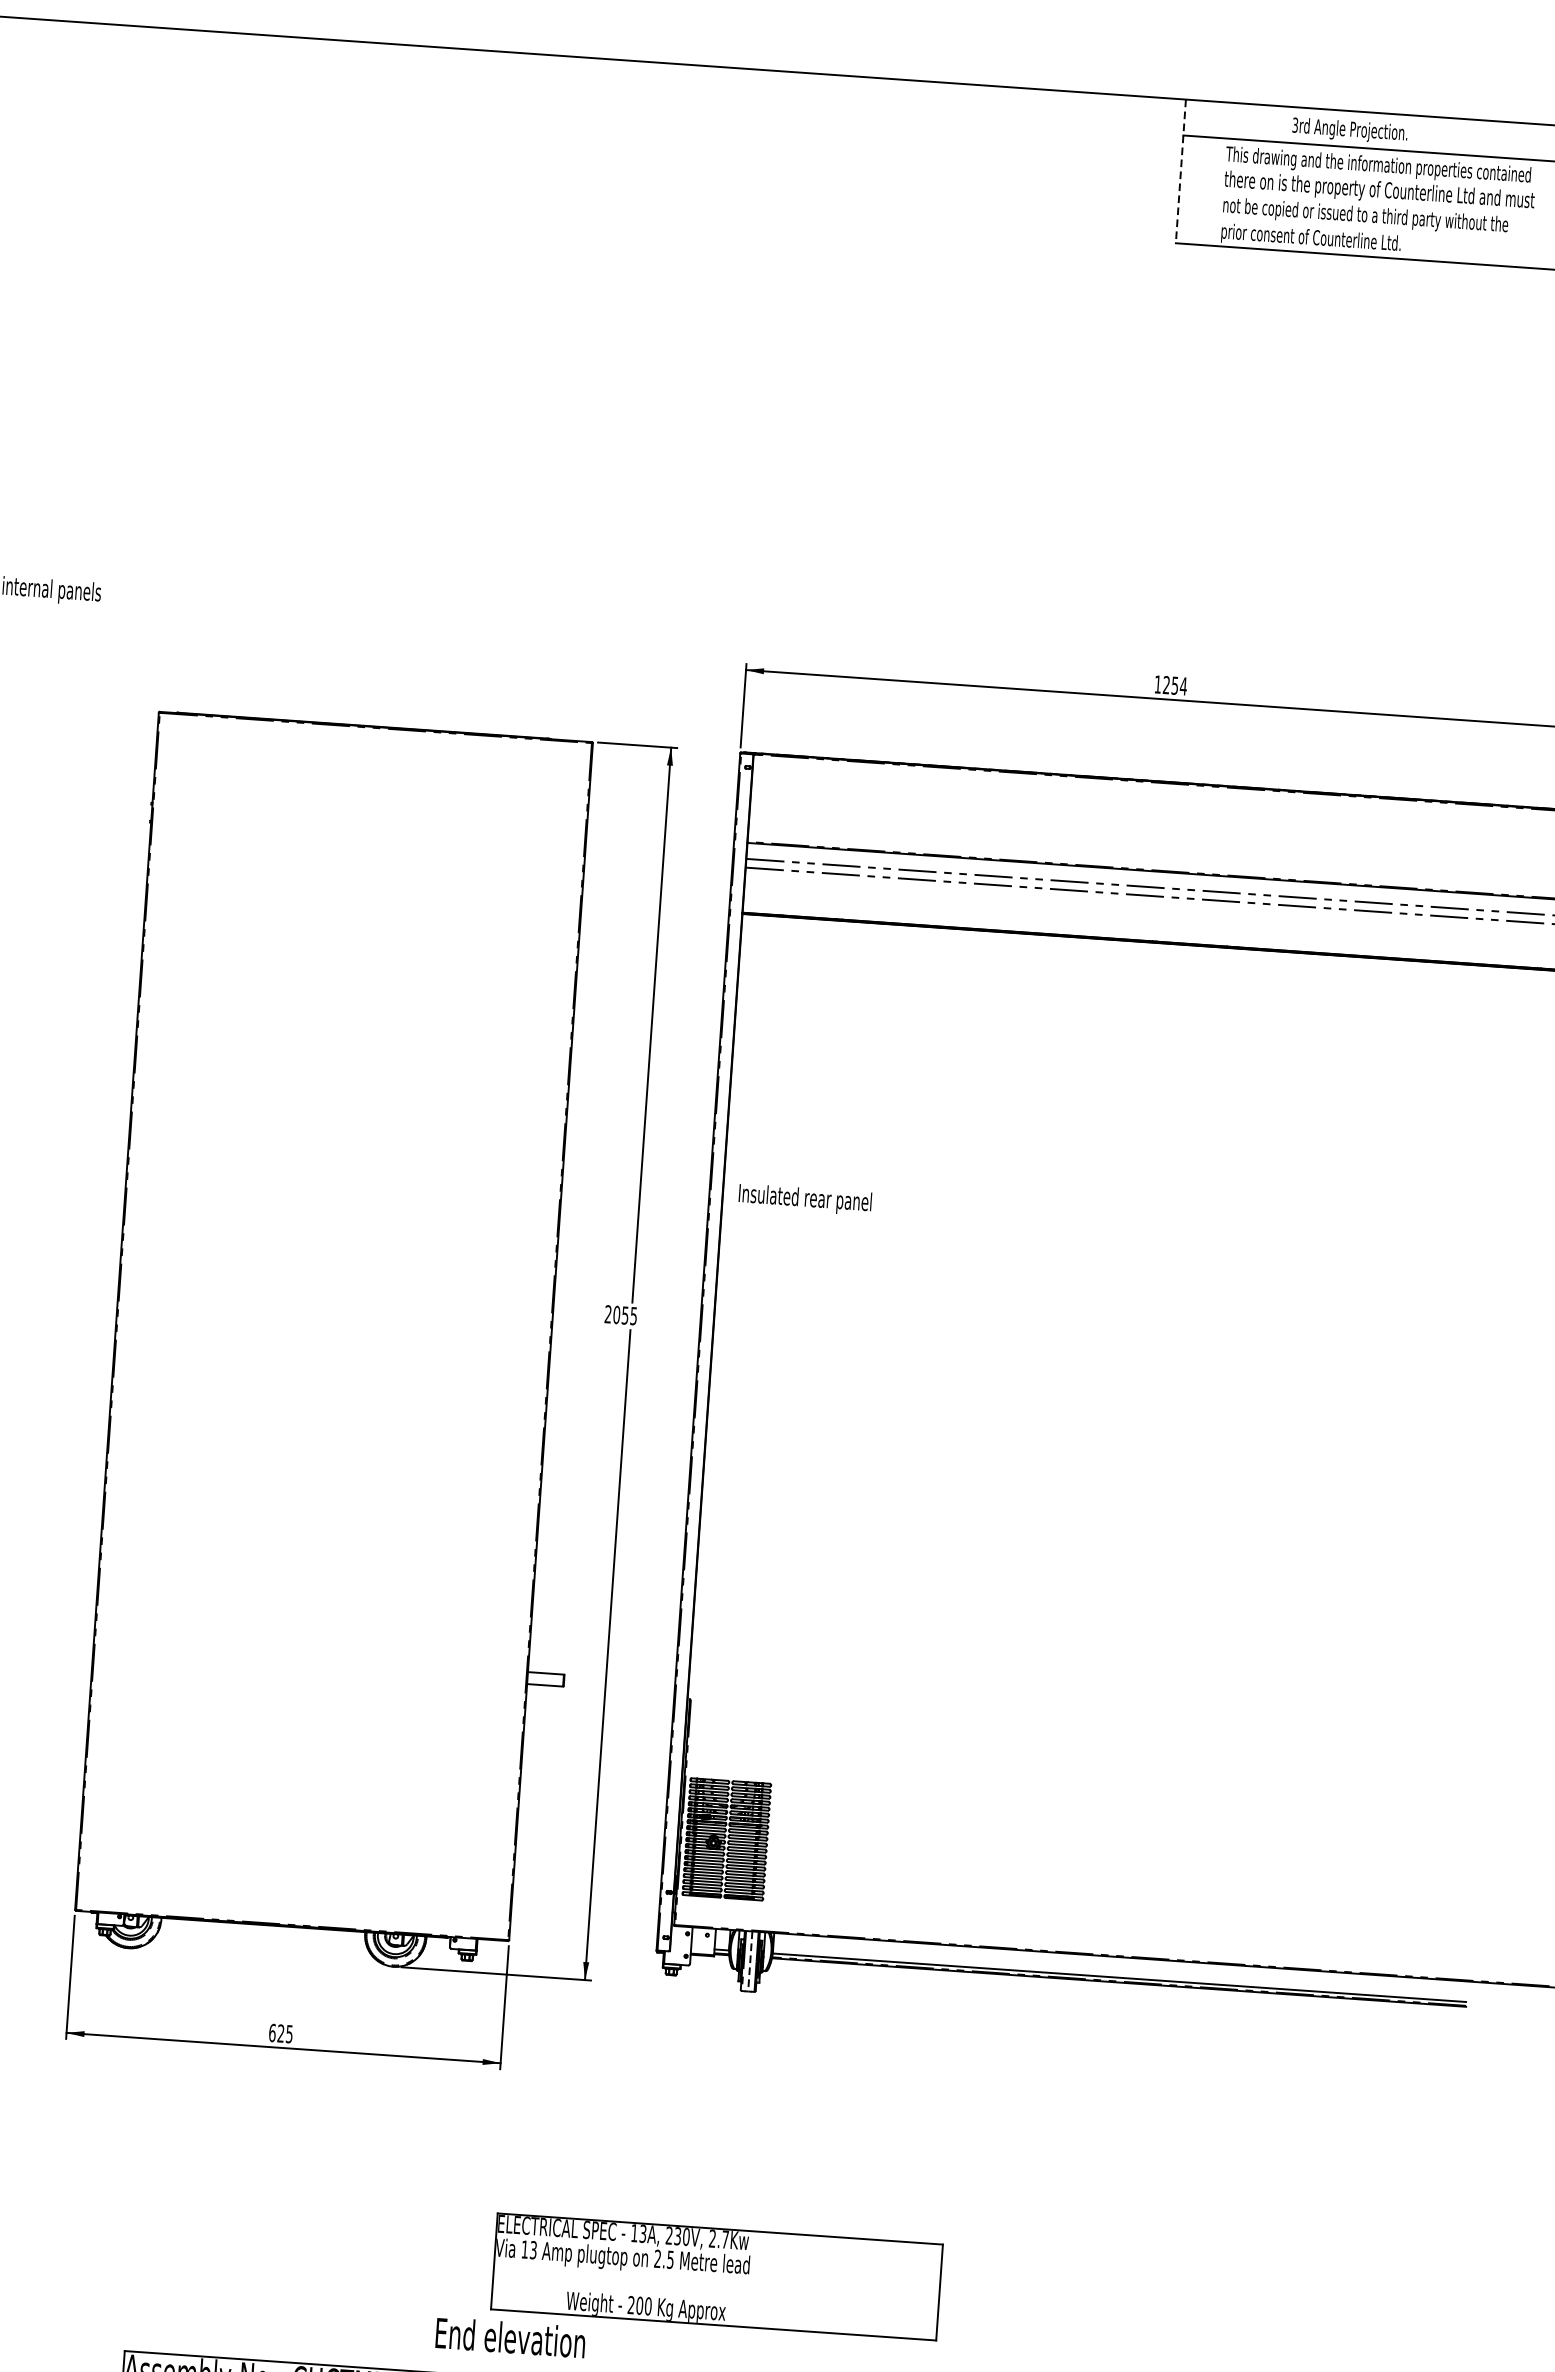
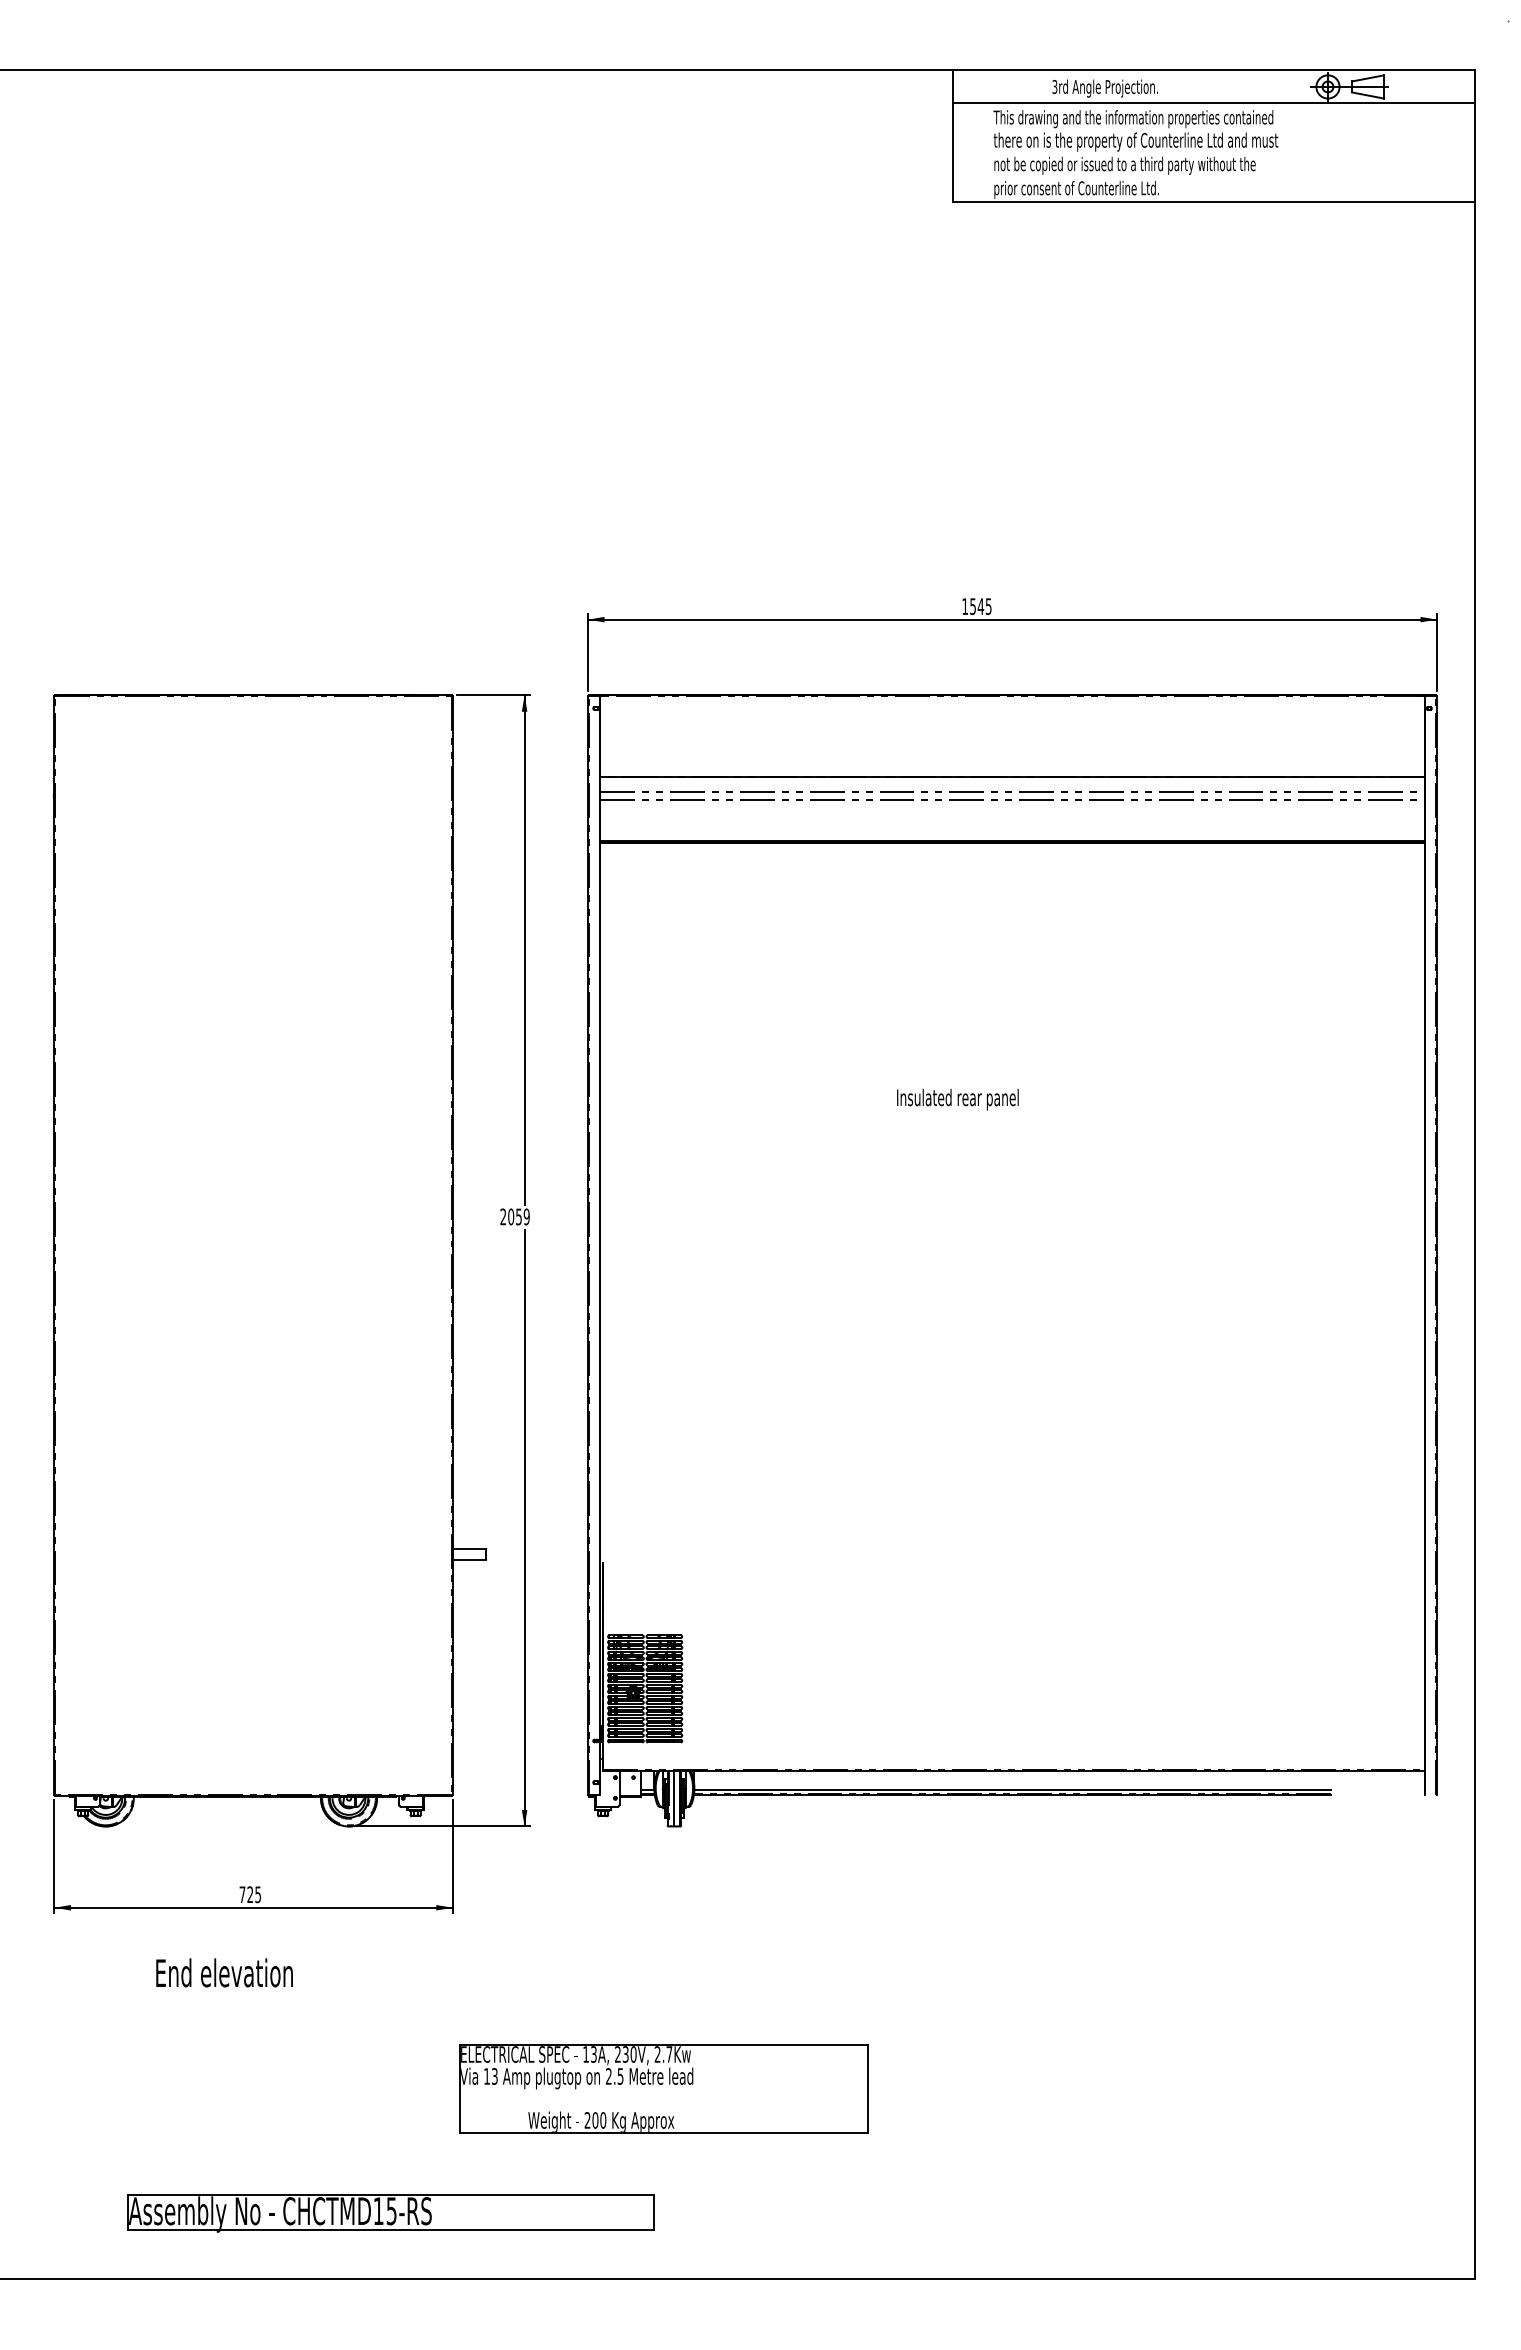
line: (1181, 171) -> (953, 136), dashed -> solid
text: (1174, 685) -> (980, 606), 1254 -> 1545
text: (804, 1199) -> (957, 1099), moved
text: (633, 1315) -> (526, 1216), 2055 -> 2059
line: (750, 1961) -> (674, 1798), dashed -> solid
text: (272, 2032) -> (242, 1894), 625 -> 725
text: (510, 2337) -> (224, 1972), moved

